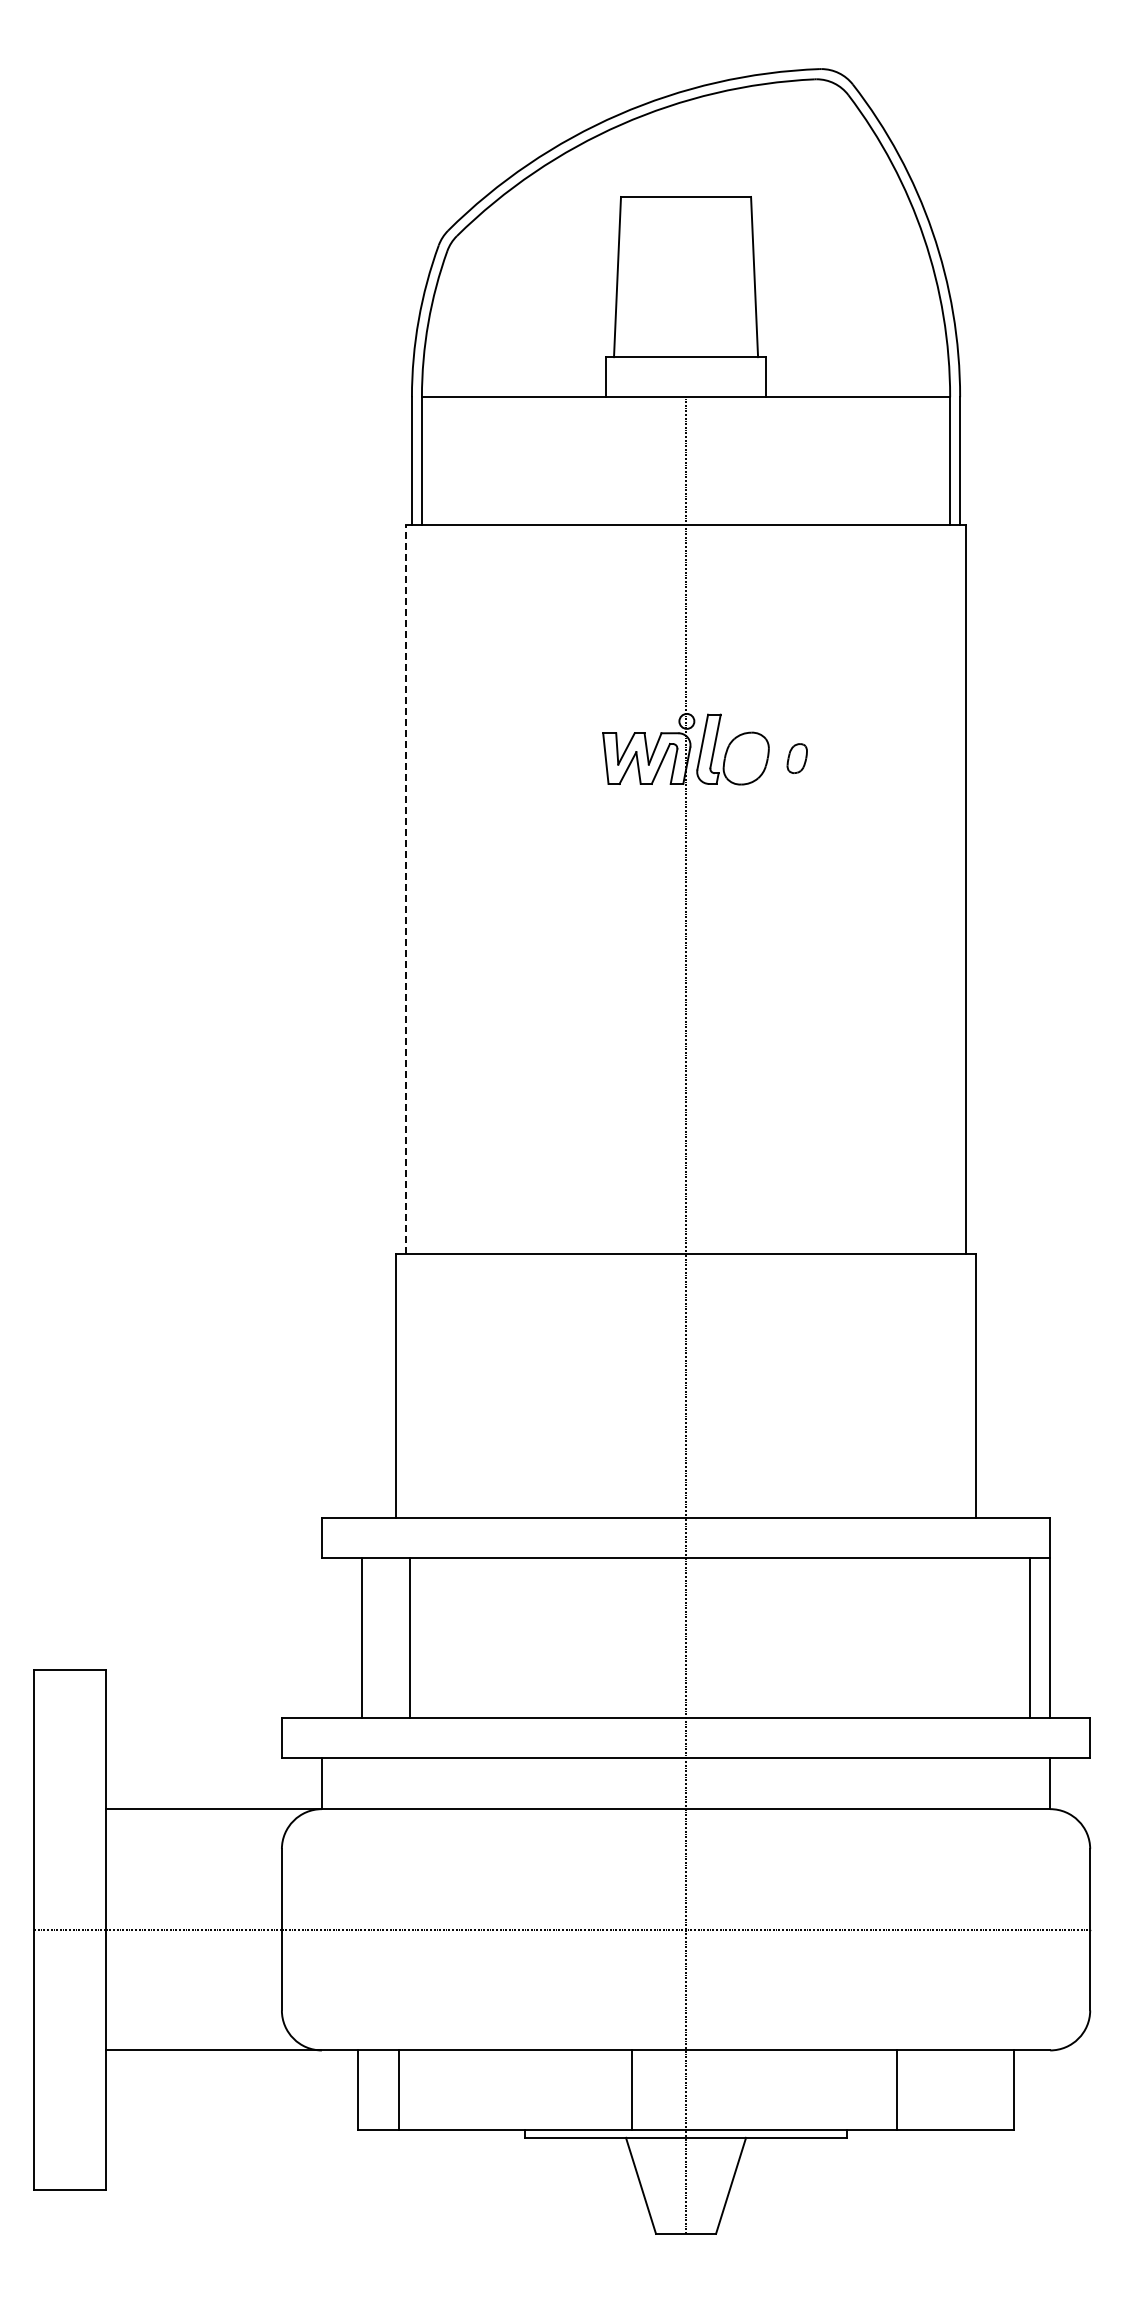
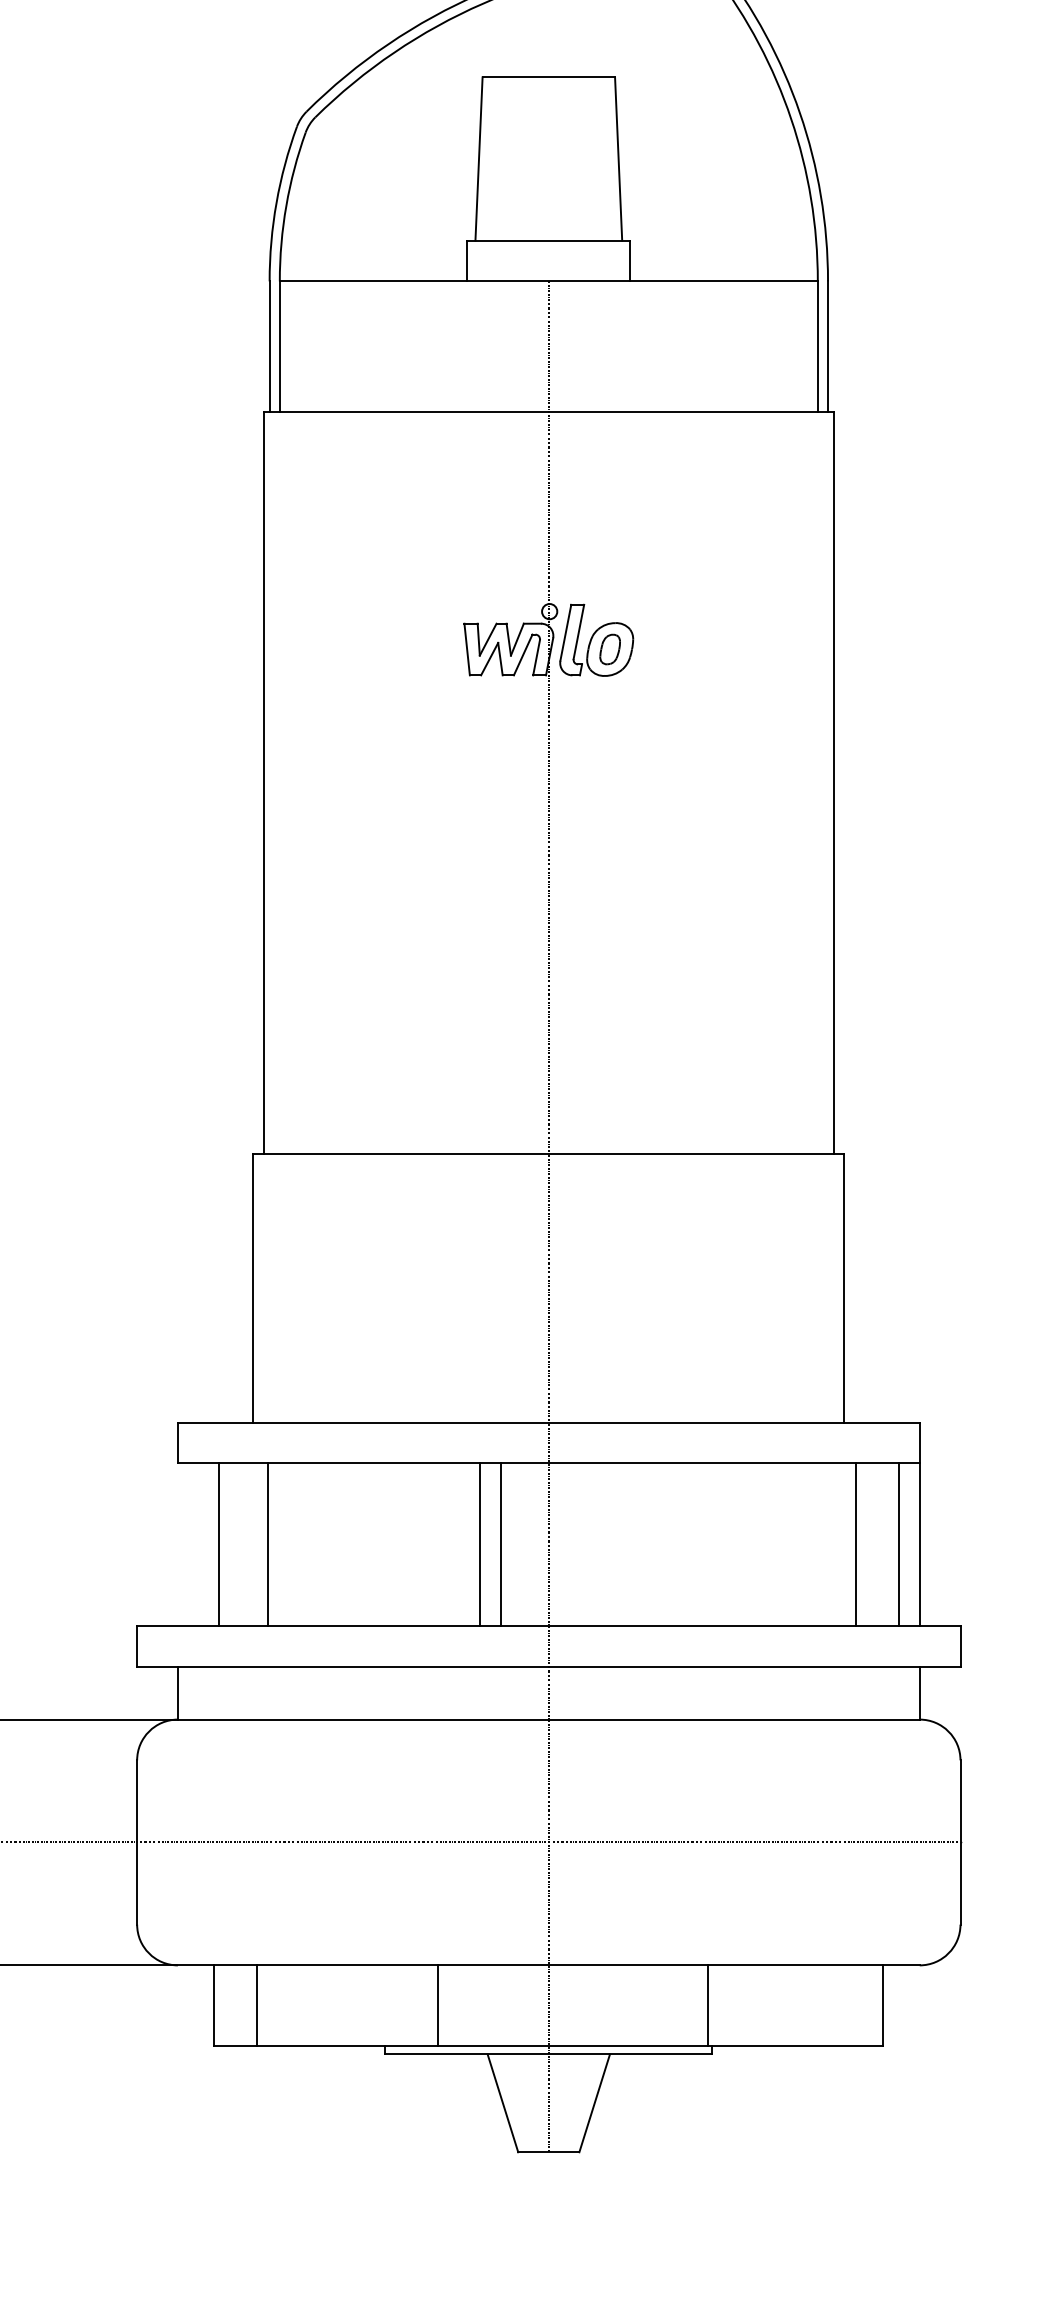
part: (796, 758) -> (609, 649), moved
line: (405, 888) -> (263, 781), dashed -> solid
line: (618, 1637) -> (480, 1544), added
line: (639, 1637) -> (501, 1544), added
line: (987, 1637) -> (855, 1544), added
line: (631, 2089) -> (438, 2005), moved
line: (896, 2089) -> (708, 2005), moved

